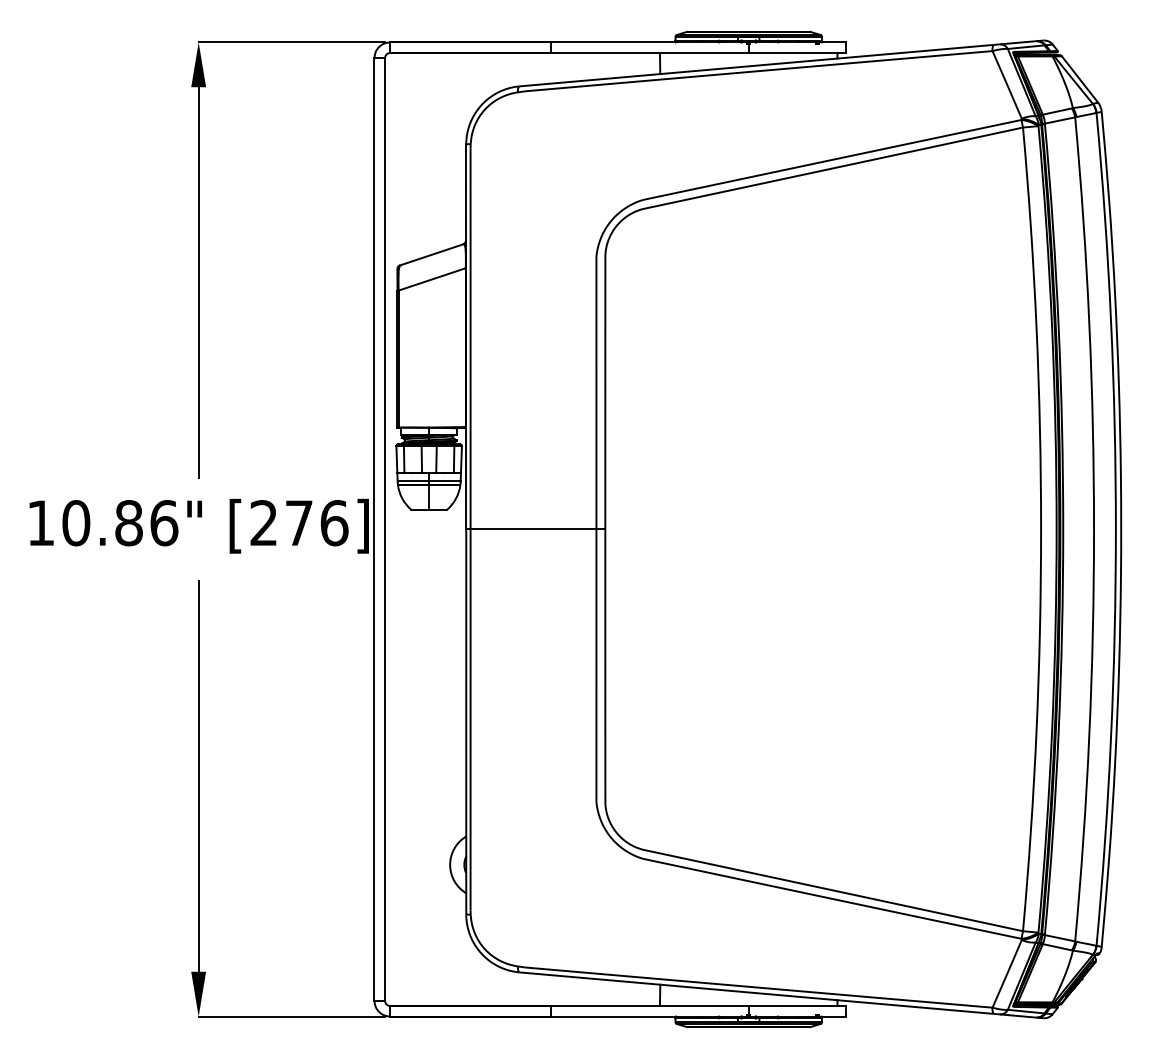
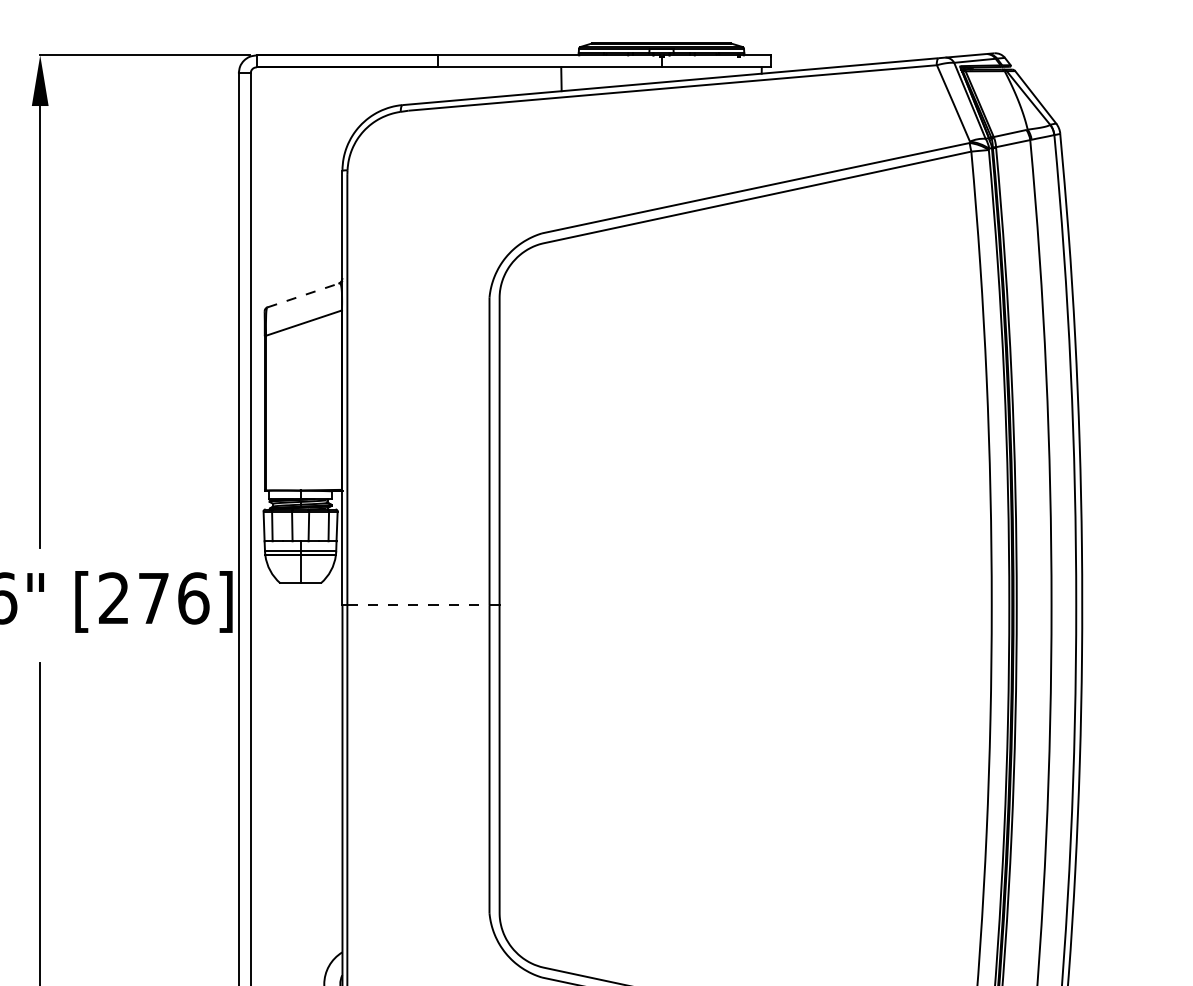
line: (431, 254) -> (303, 294), solid -> dashed
line: (533, 529) -> (418, 605), solid -> dashed

